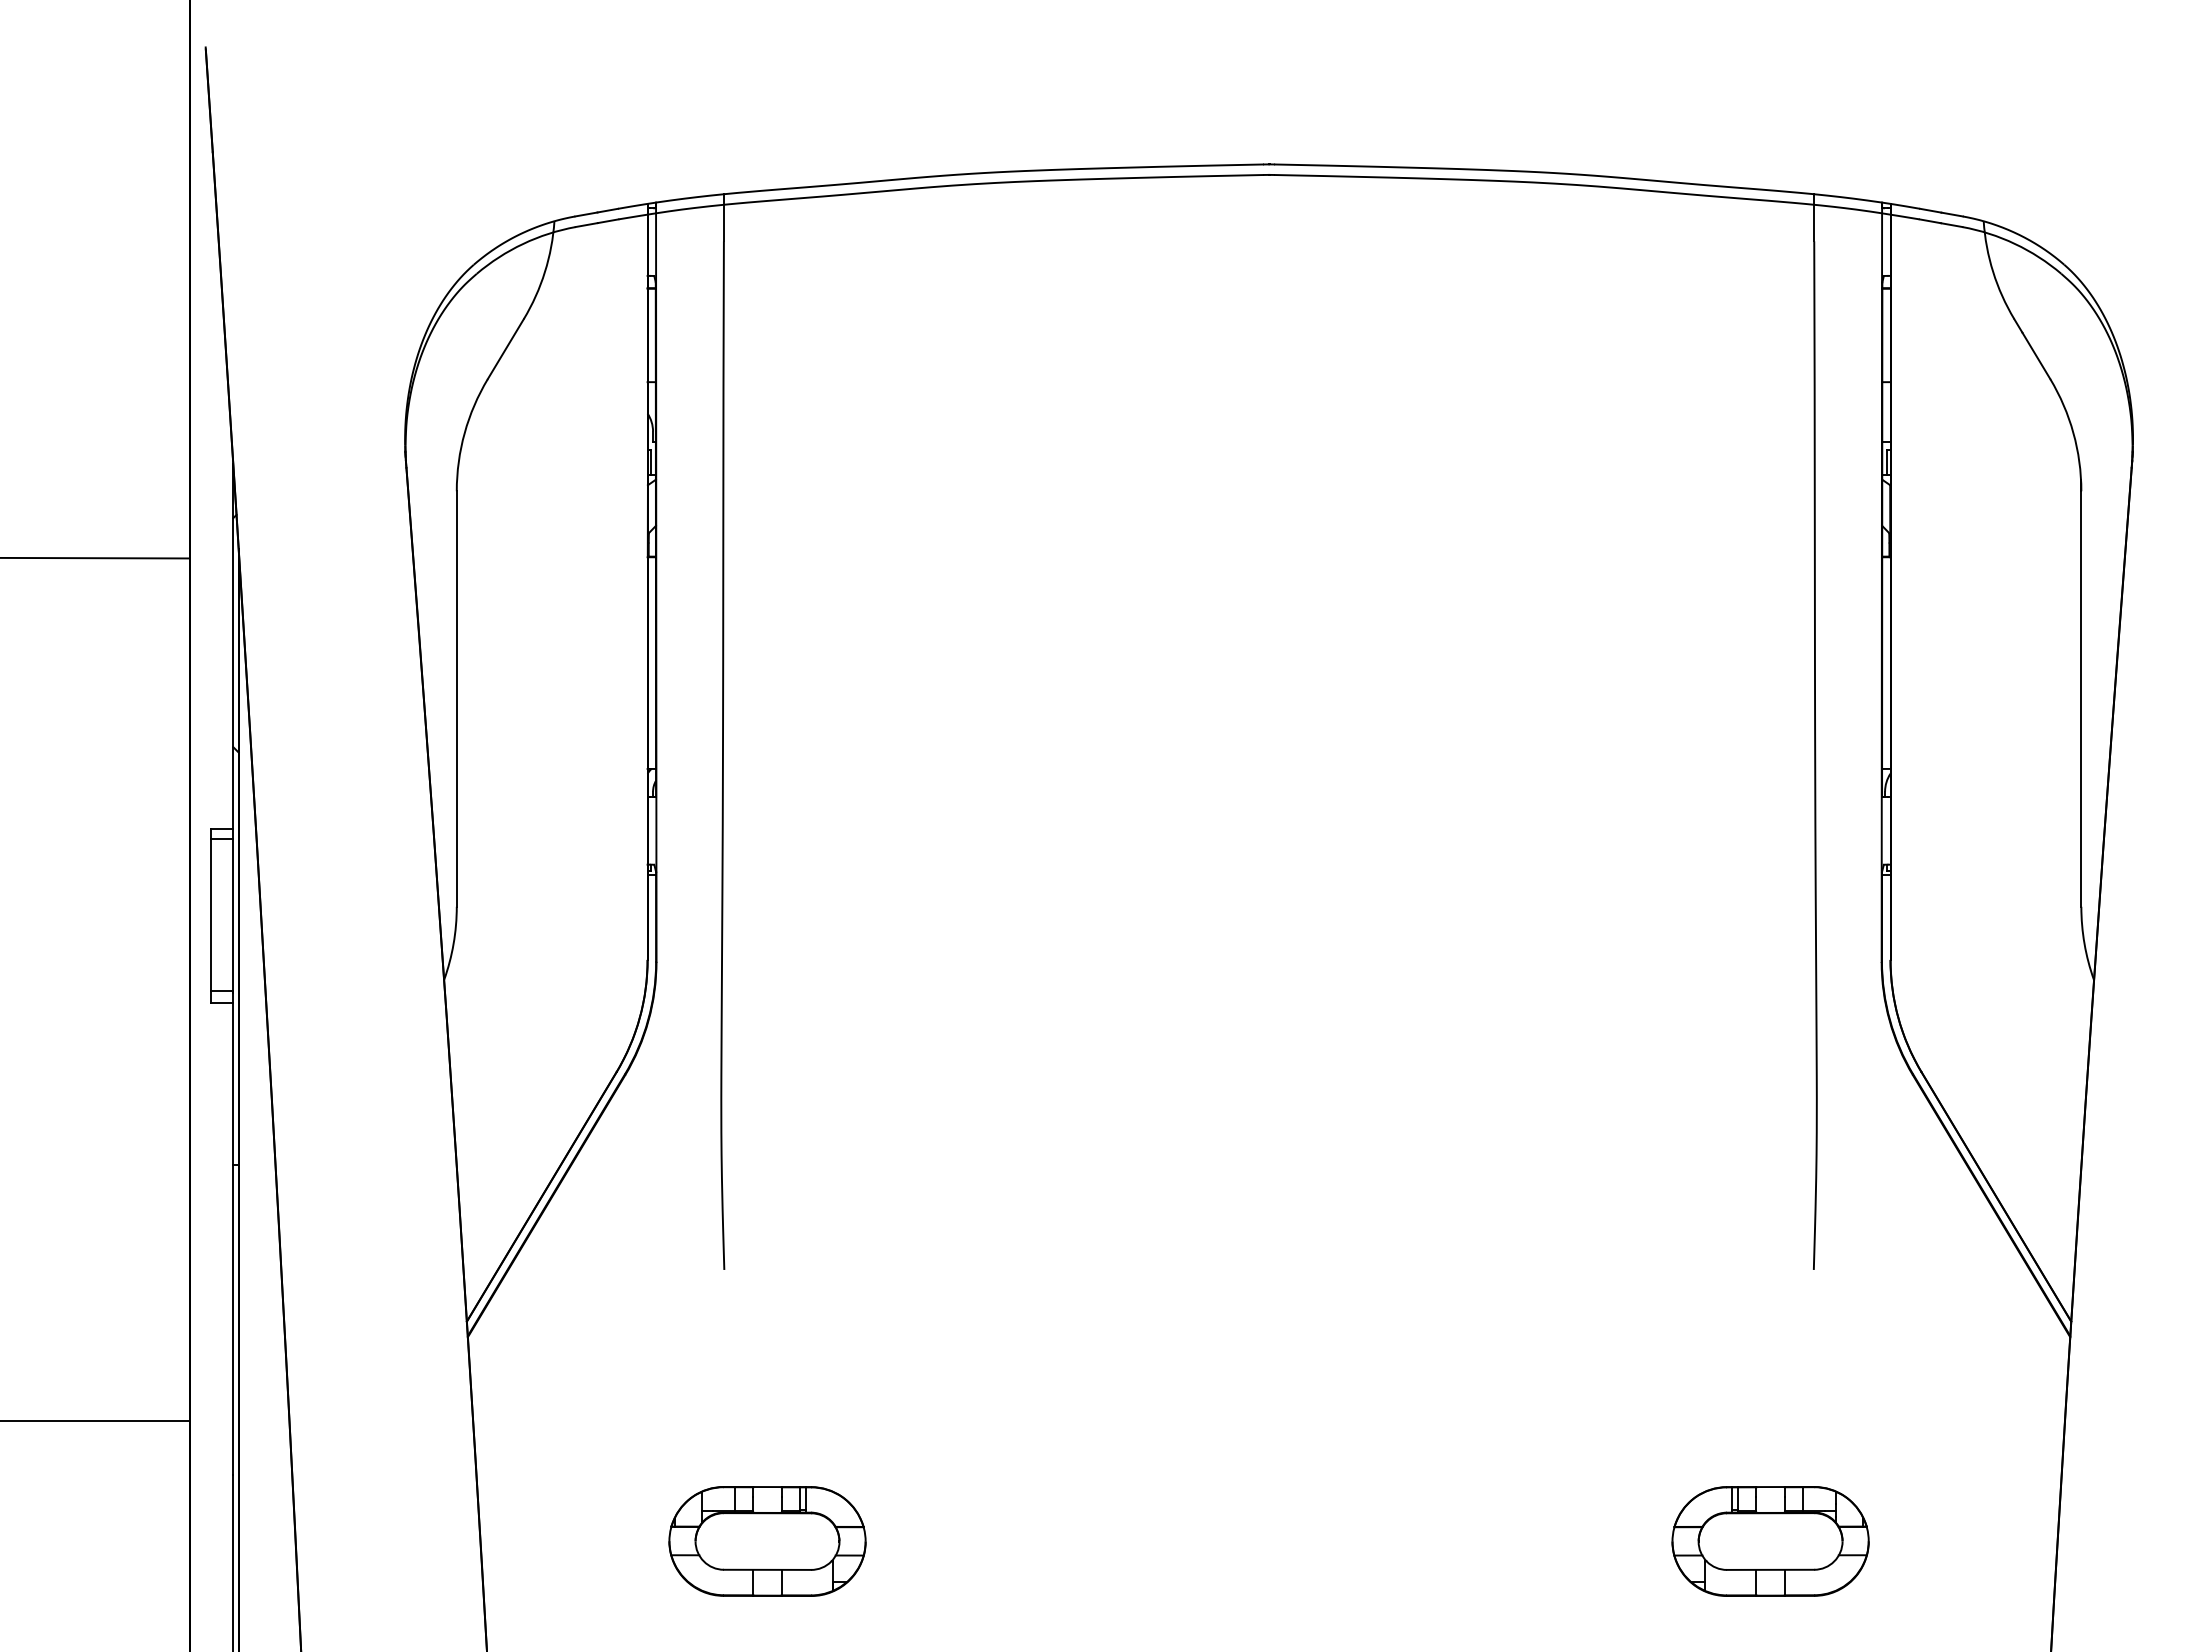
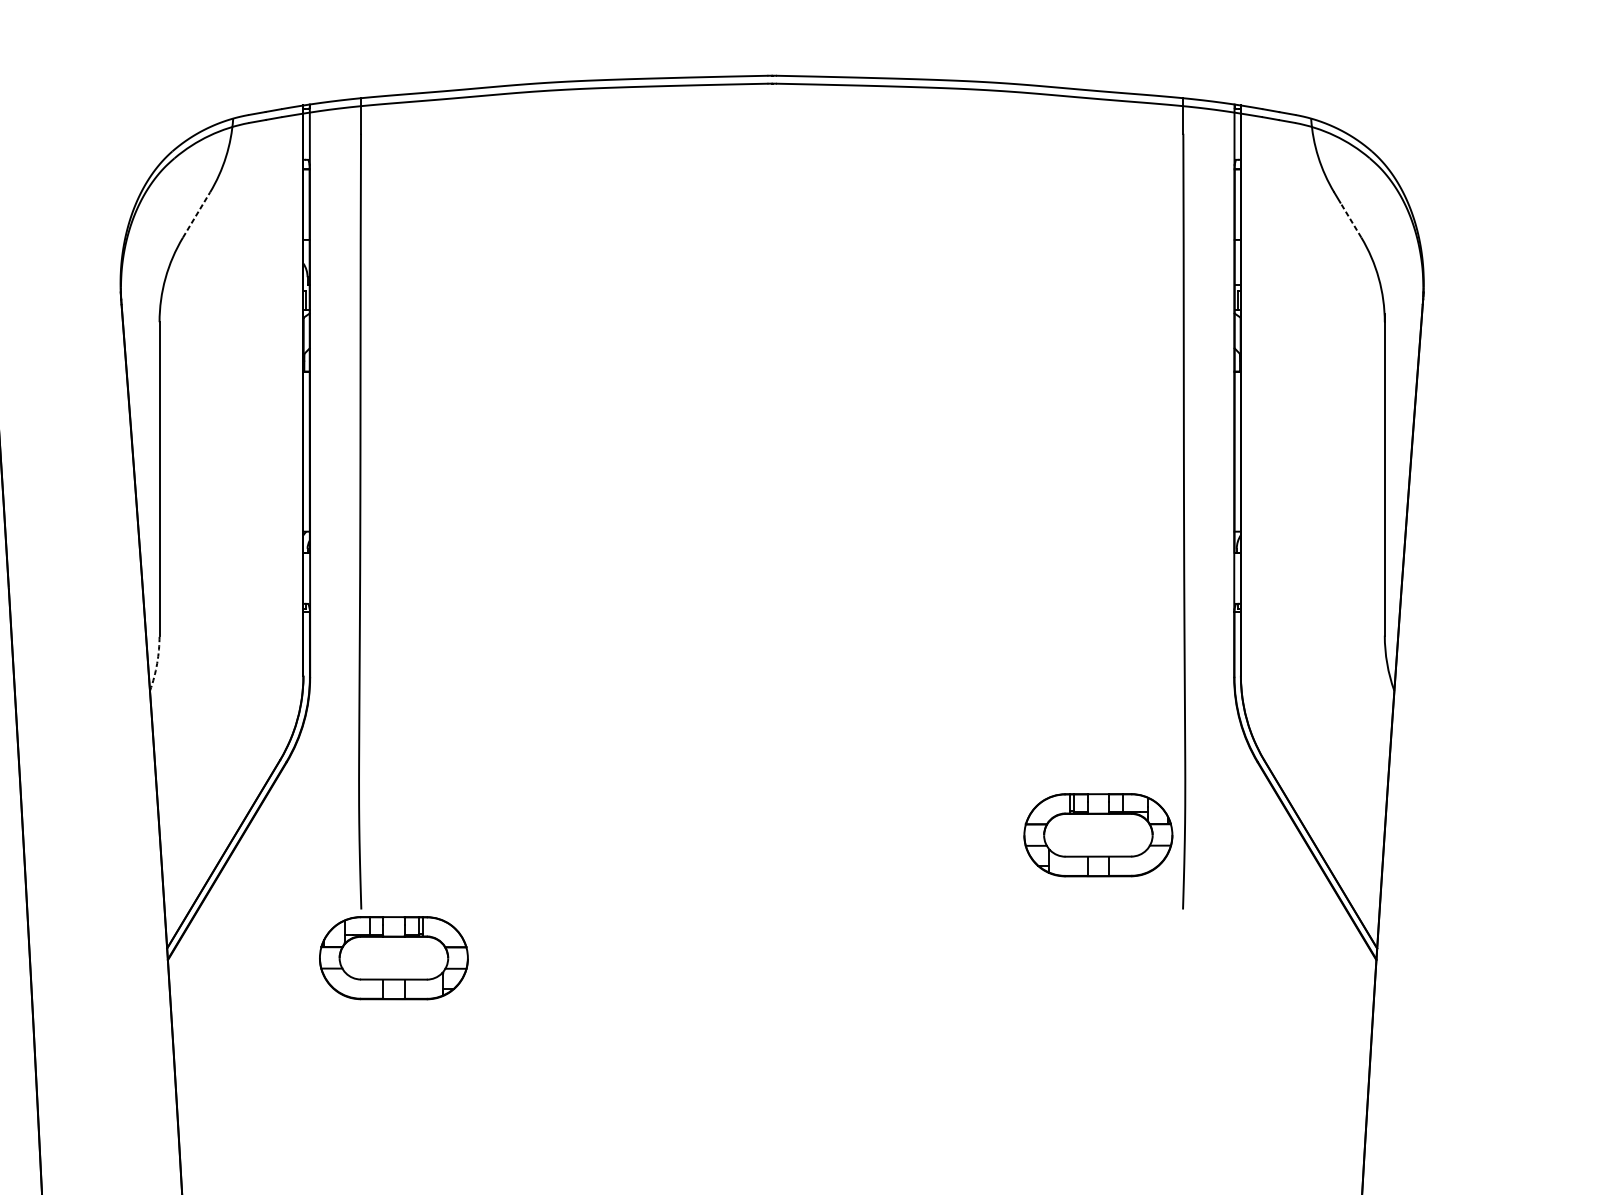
line: (505, 349) -> (196, 215), solid -> dashed
line: (2036, 355) -> (1350, 219), solid -> dashed
arc: (453, 943) -> (157, 663), solid -> dashed
part: (767, 1541) -> (393, 958), moved
part: (1770, 1541) -> (1098, 835), moved

